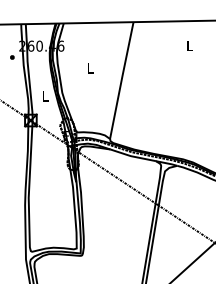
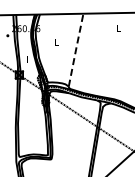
line: (122, 79) -> (76, 49), solid -> dashed

